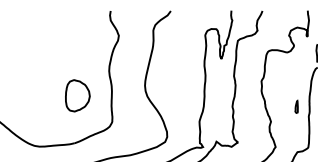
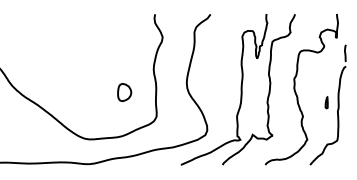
part: (77, 95) -> (124, 92), size x0.6

